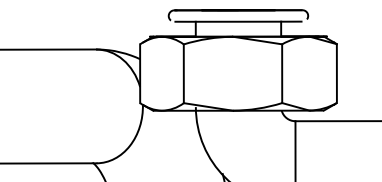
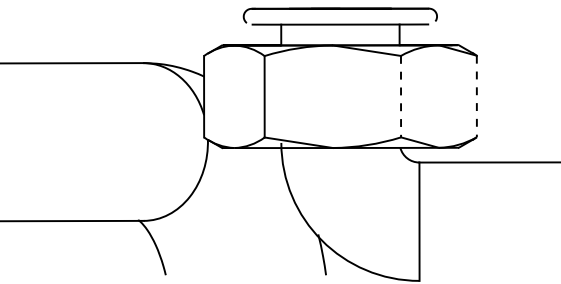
line: (282, 73) -> (401, 96), solid -> dashed
line: (336, 73) -> (476, 96), solid -> dashed

